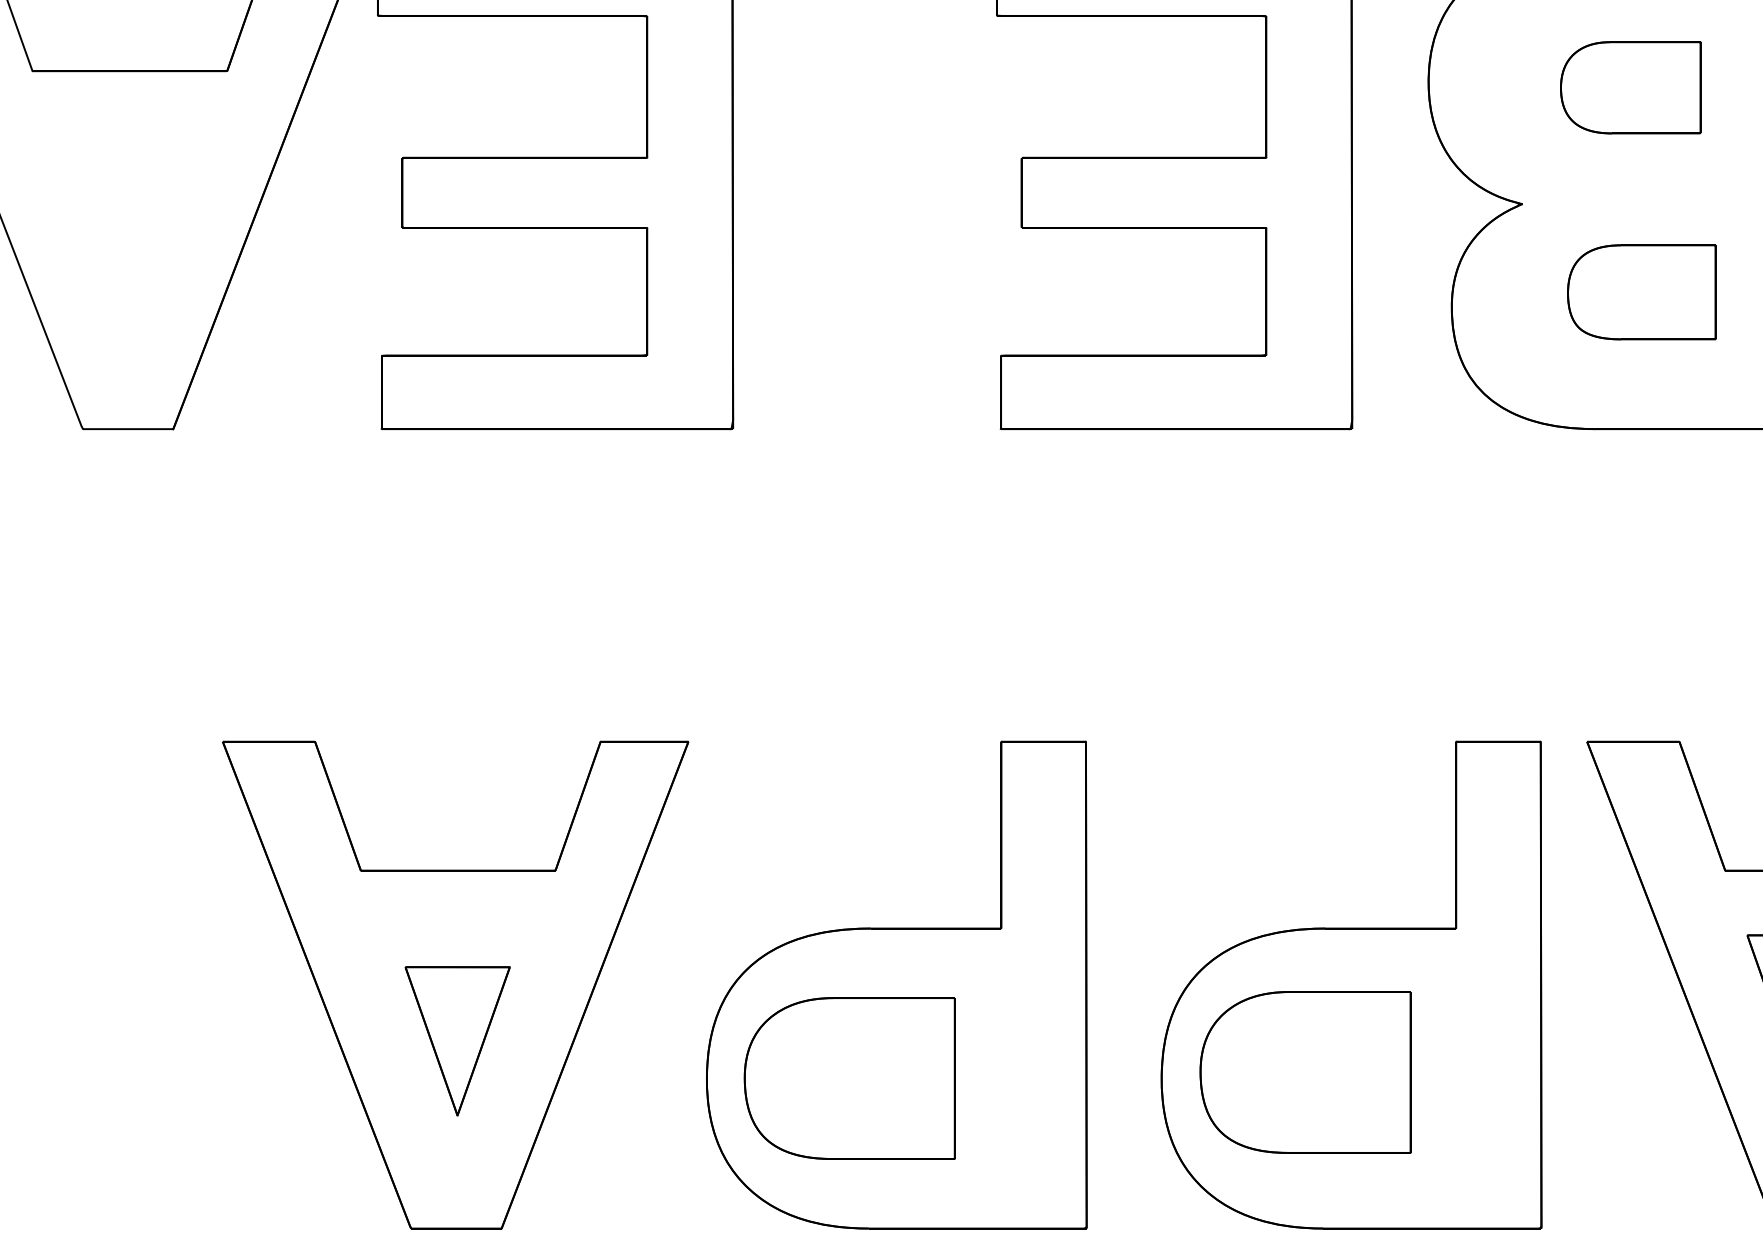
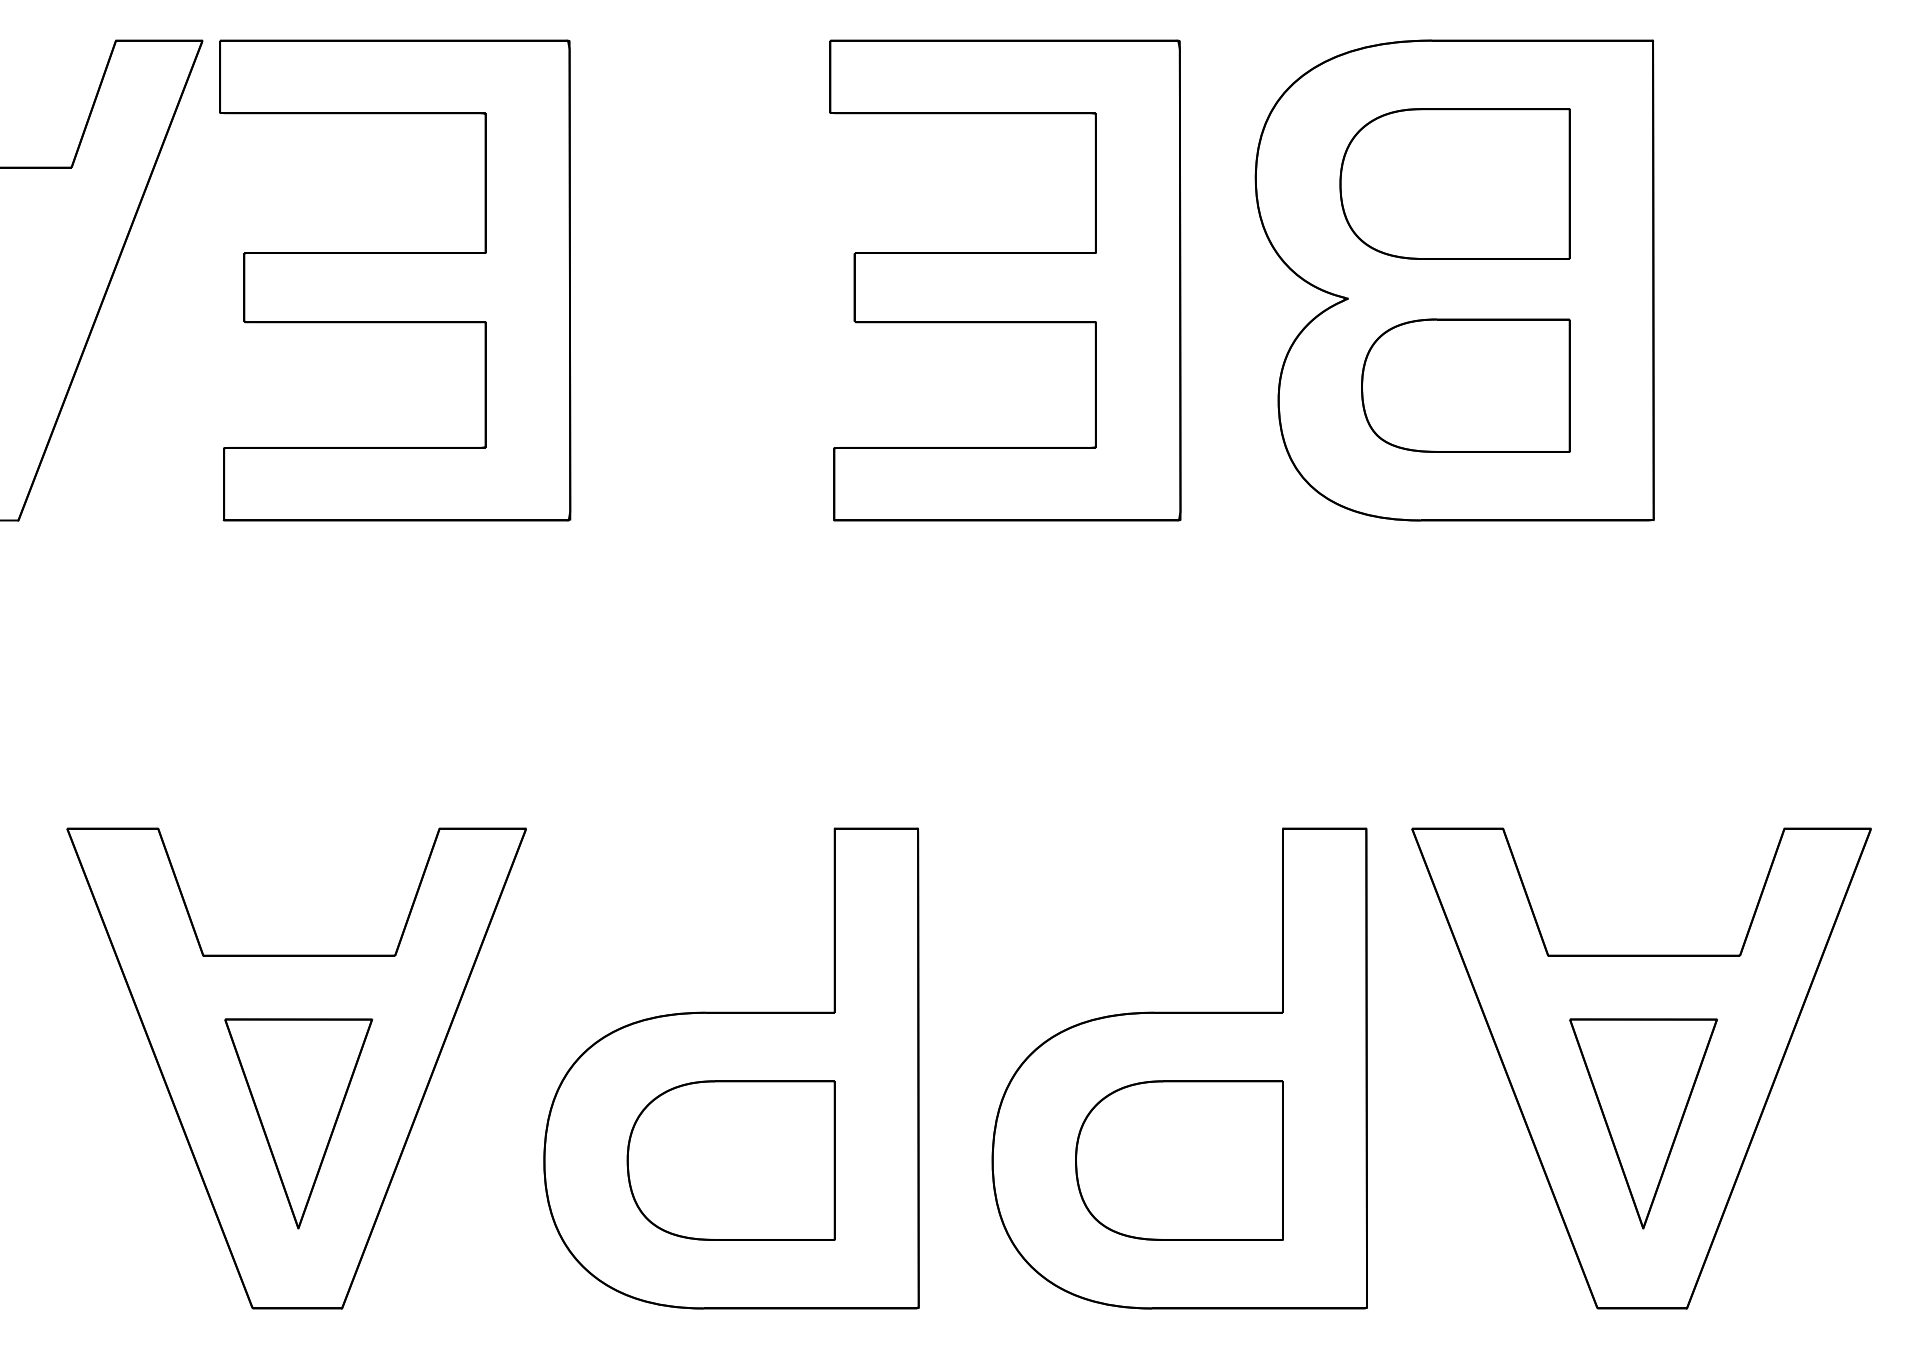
part: (1630, 87) -> (1454, 183), size x1.67
part: (1641, 292) -> (1465, 385), size x1.43
part: (457, 1040) -> (298, 1123), size x1.43
part: (1305, 1072) -> (1179, 1160), moved
part: (849, 1078) -> (730, 1160), moved

